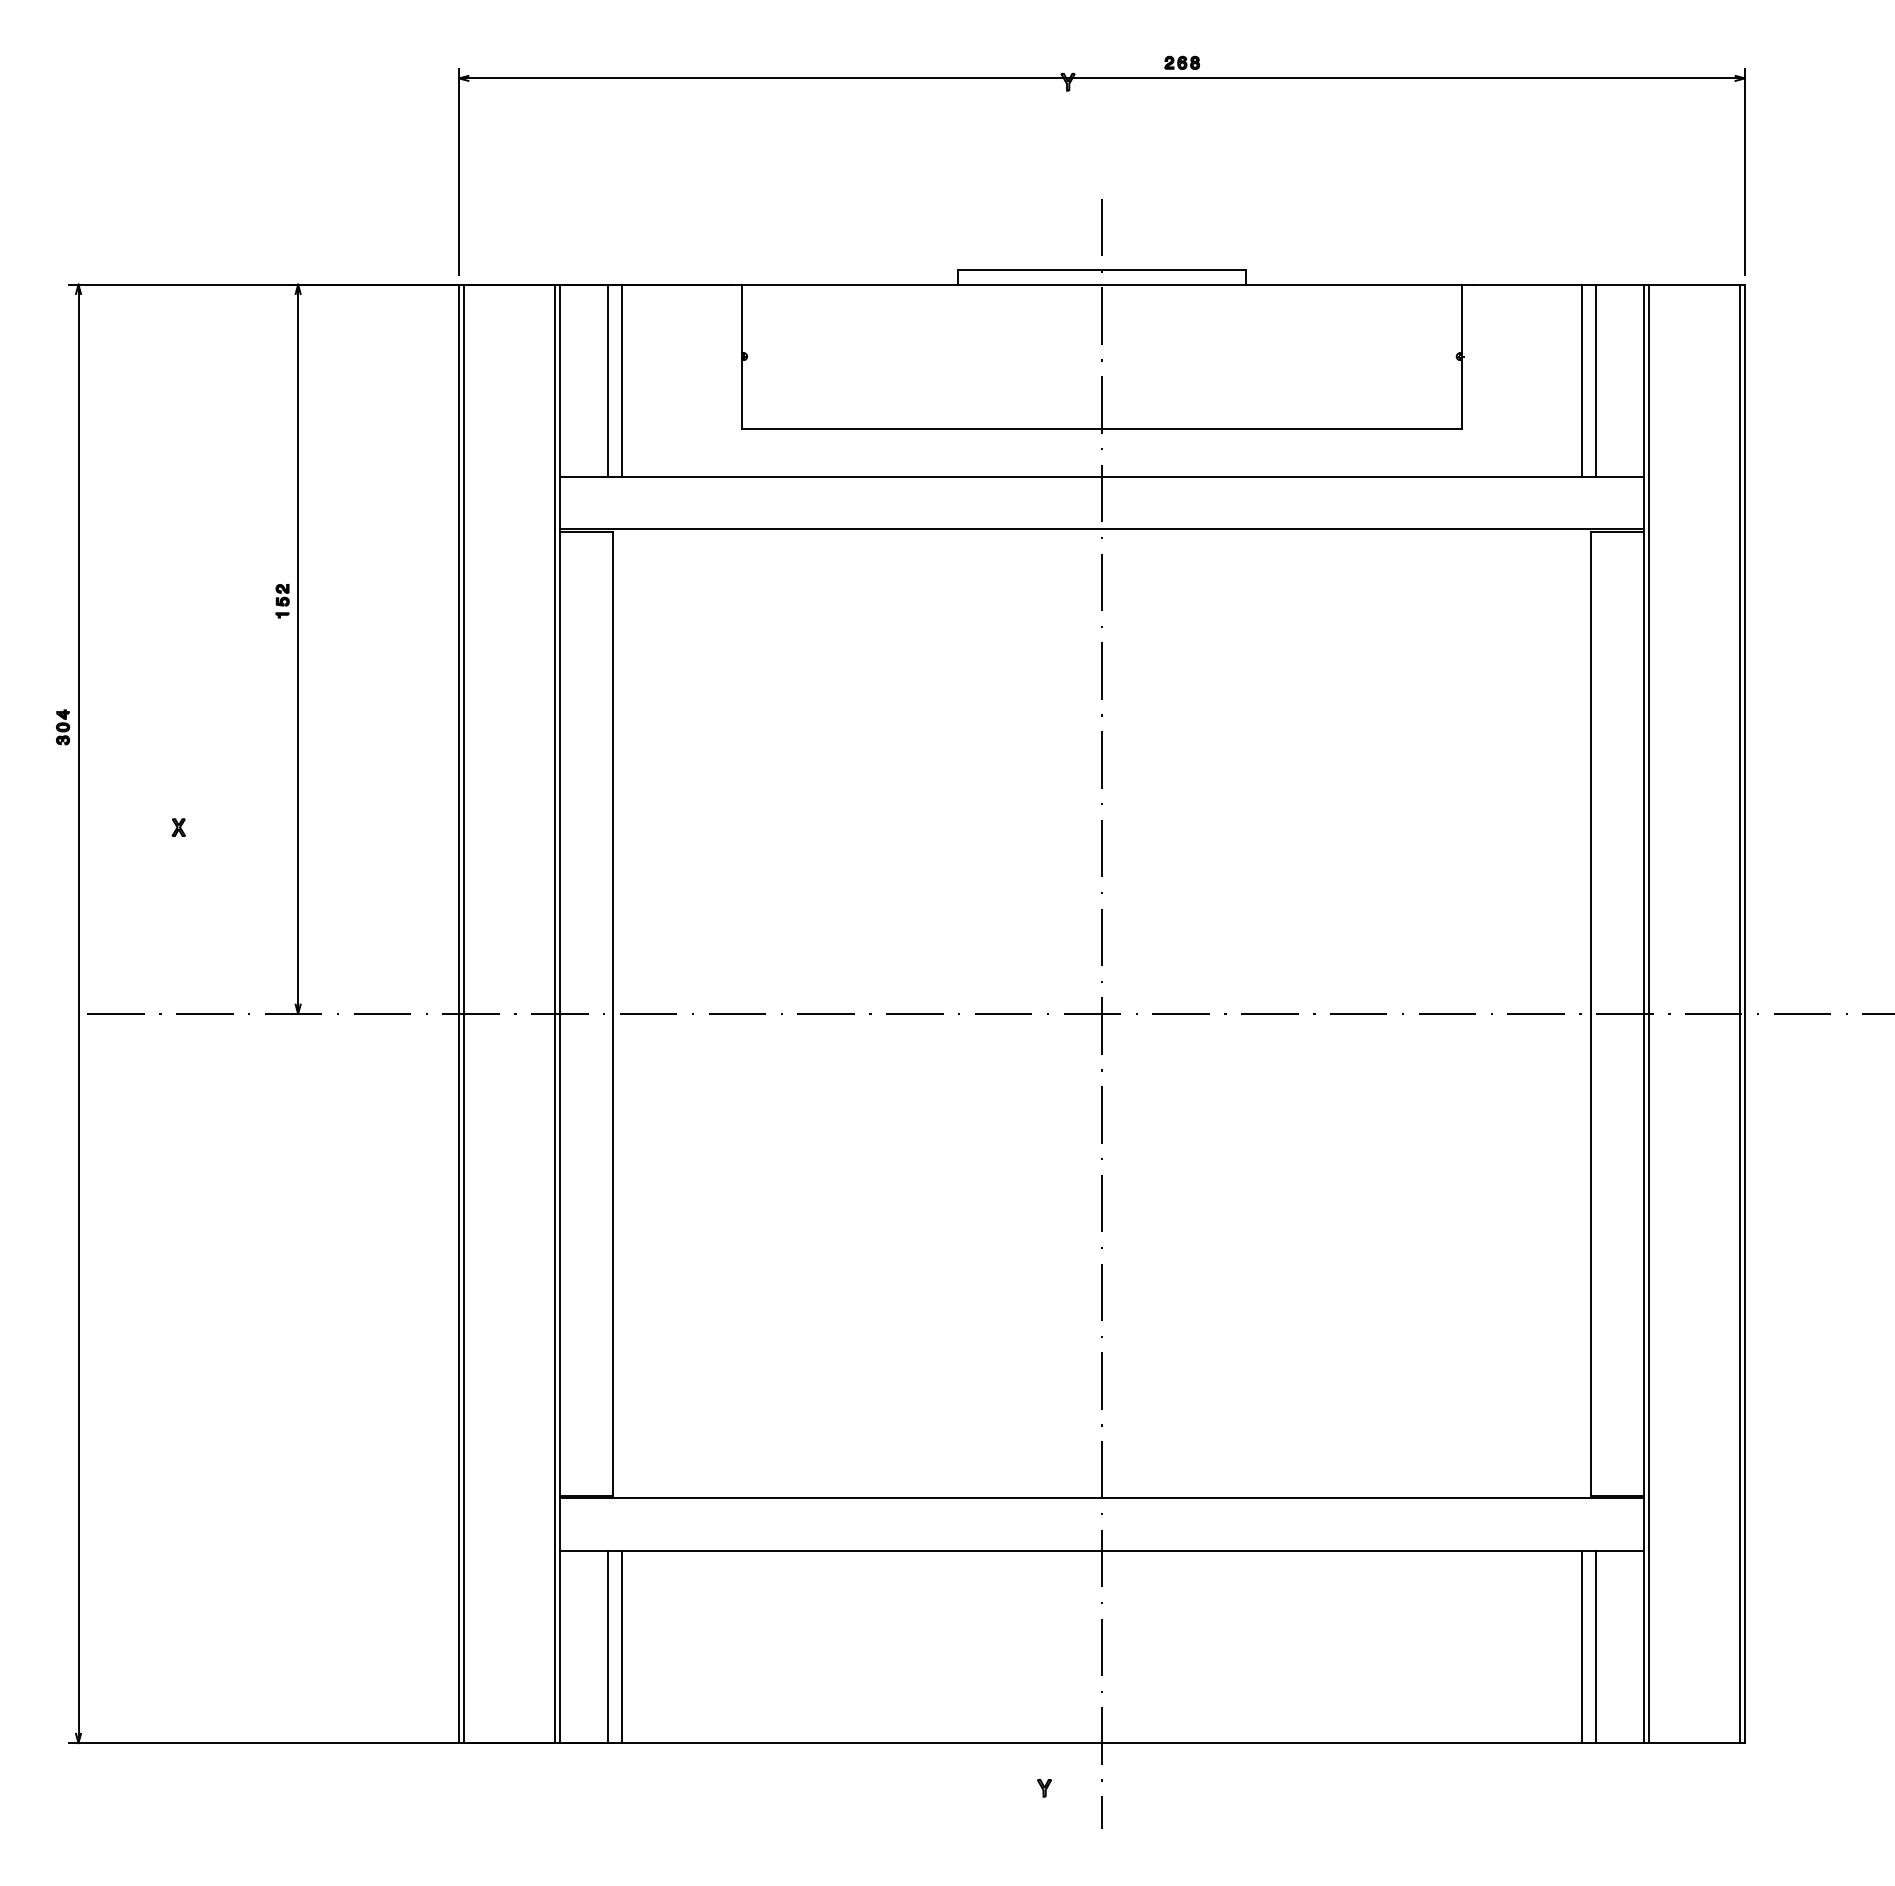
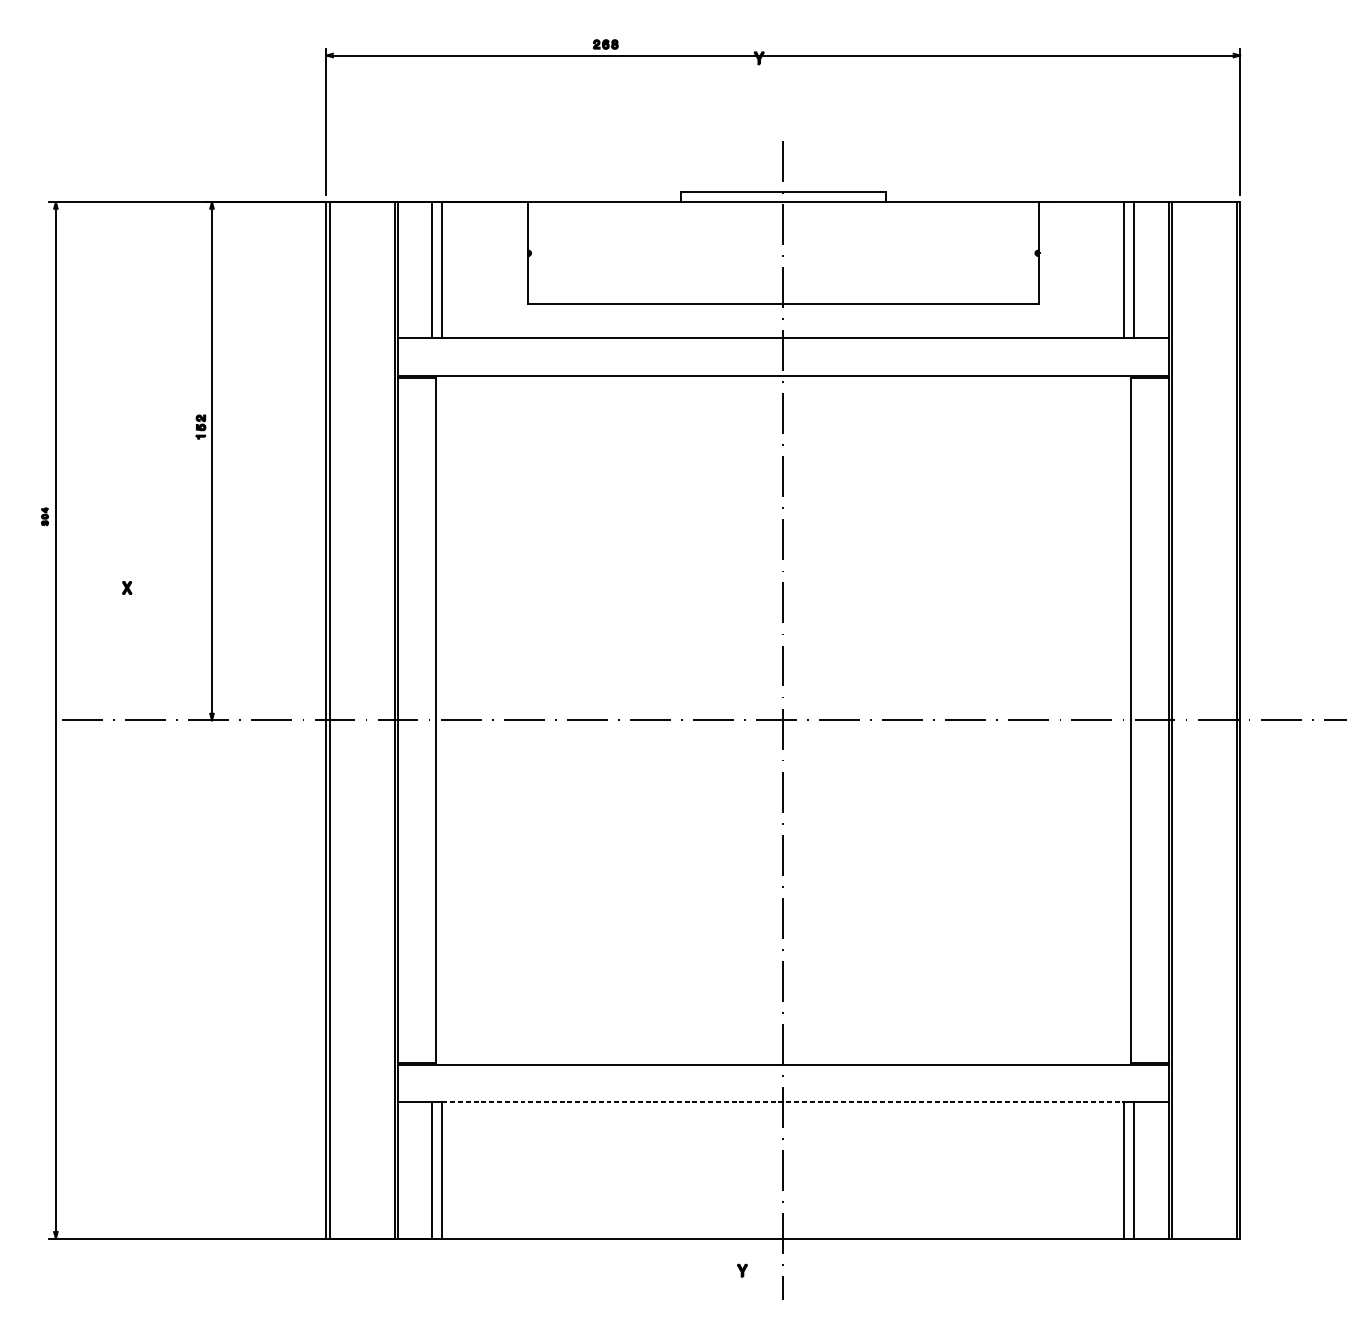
part: (1182, 62) -> (605, 44), moved
part: (63, 727) -> (45, 516), size x0.7
line: (1101, 1551) -> (782, 1102), solid -> dashed

